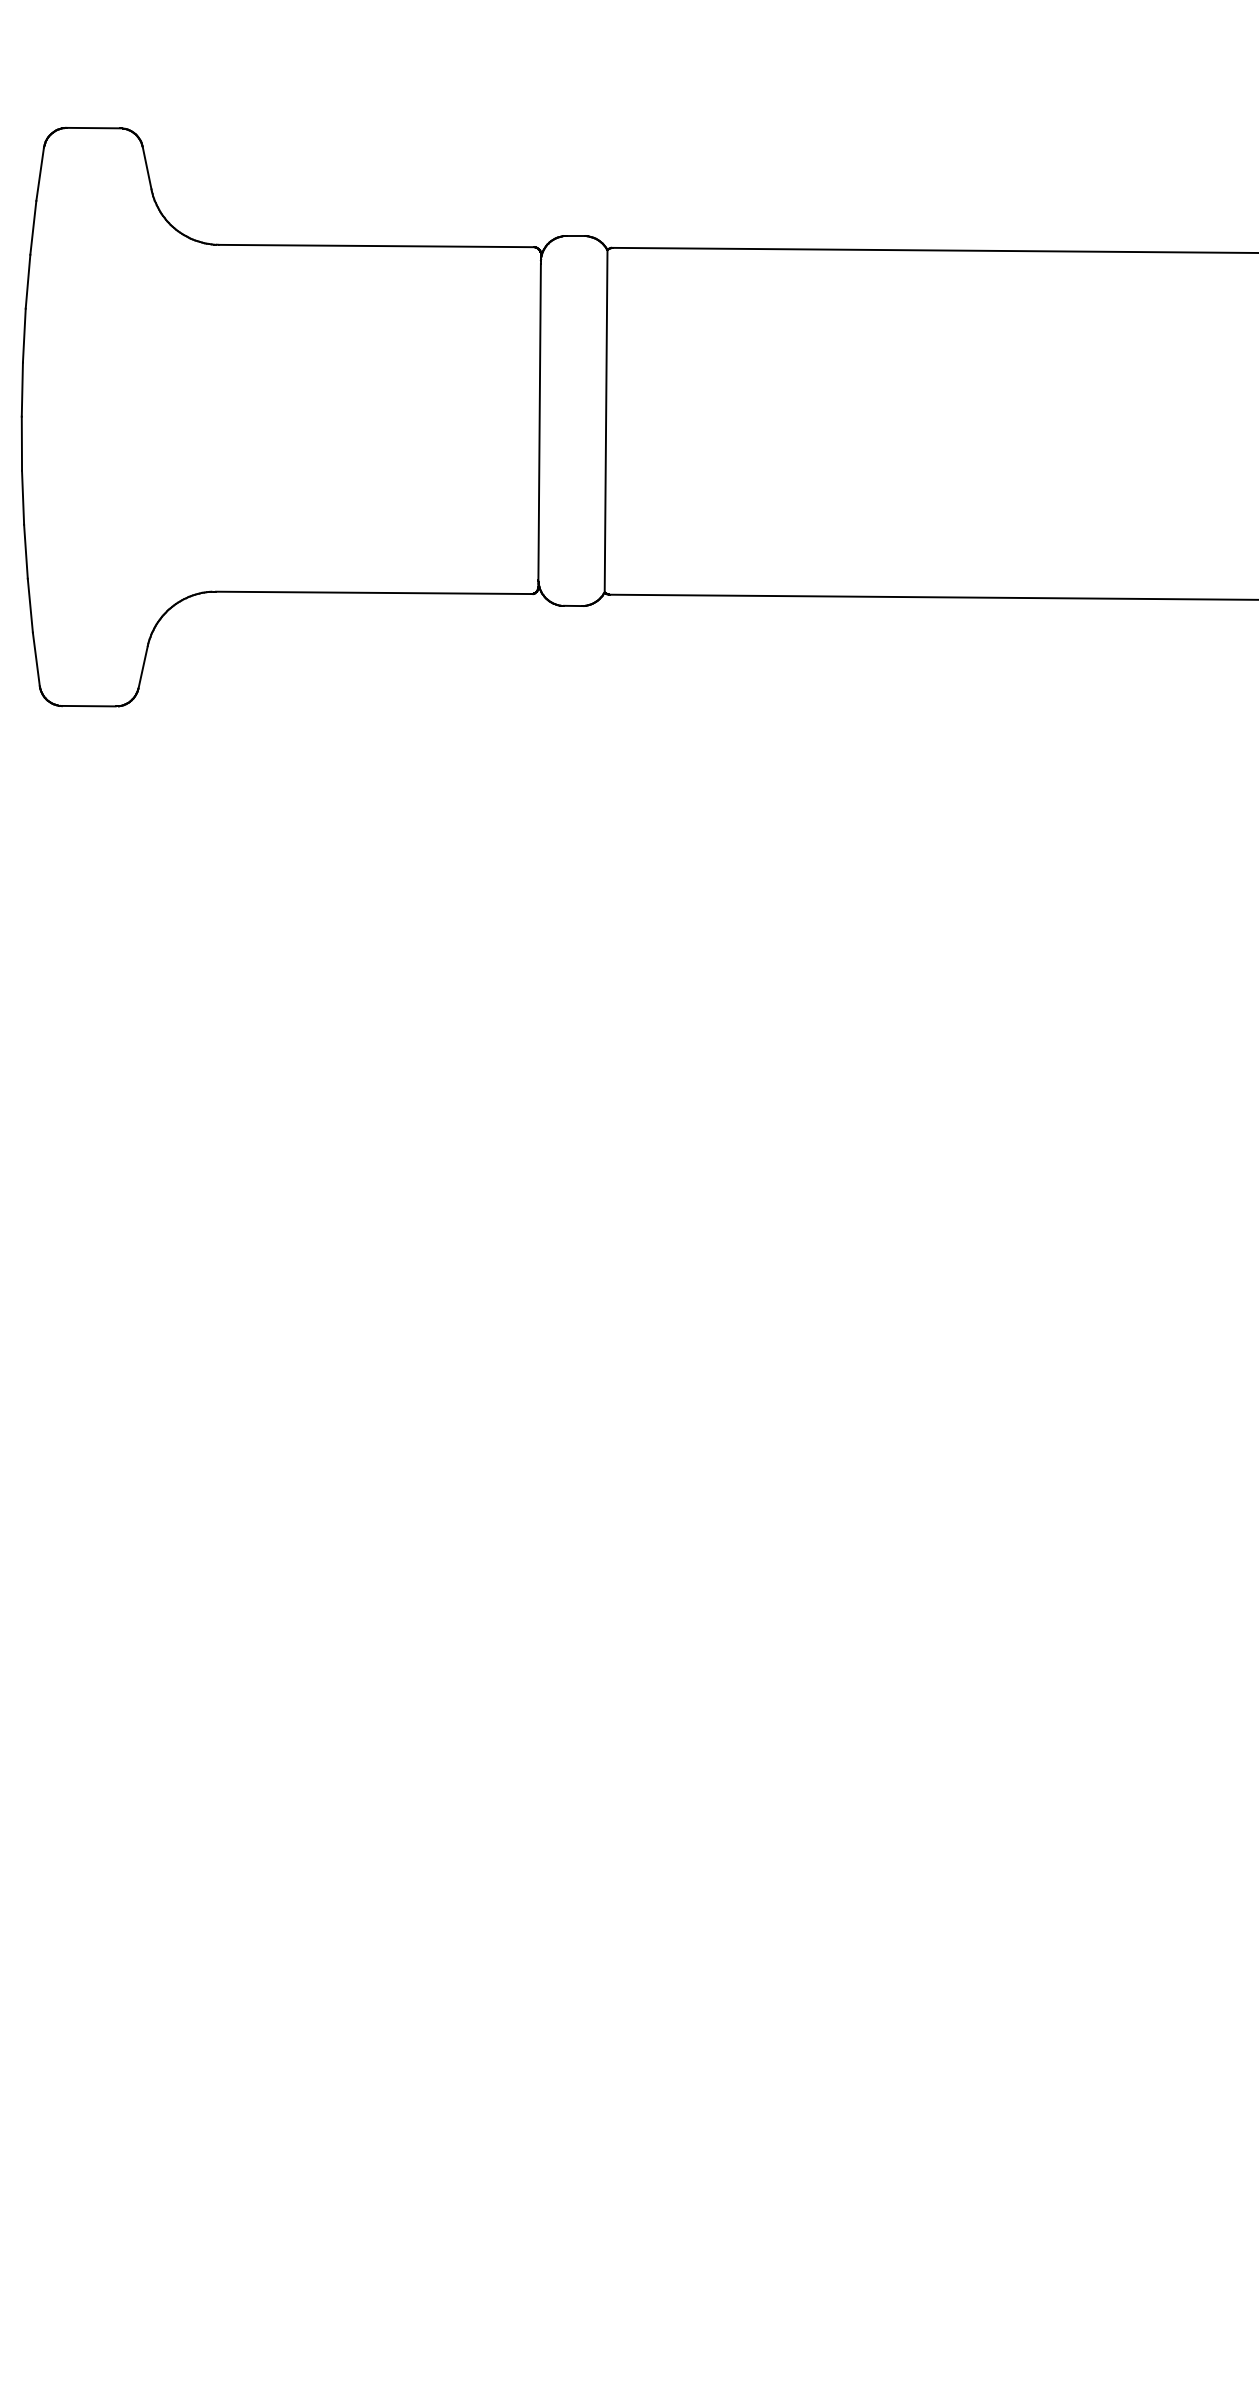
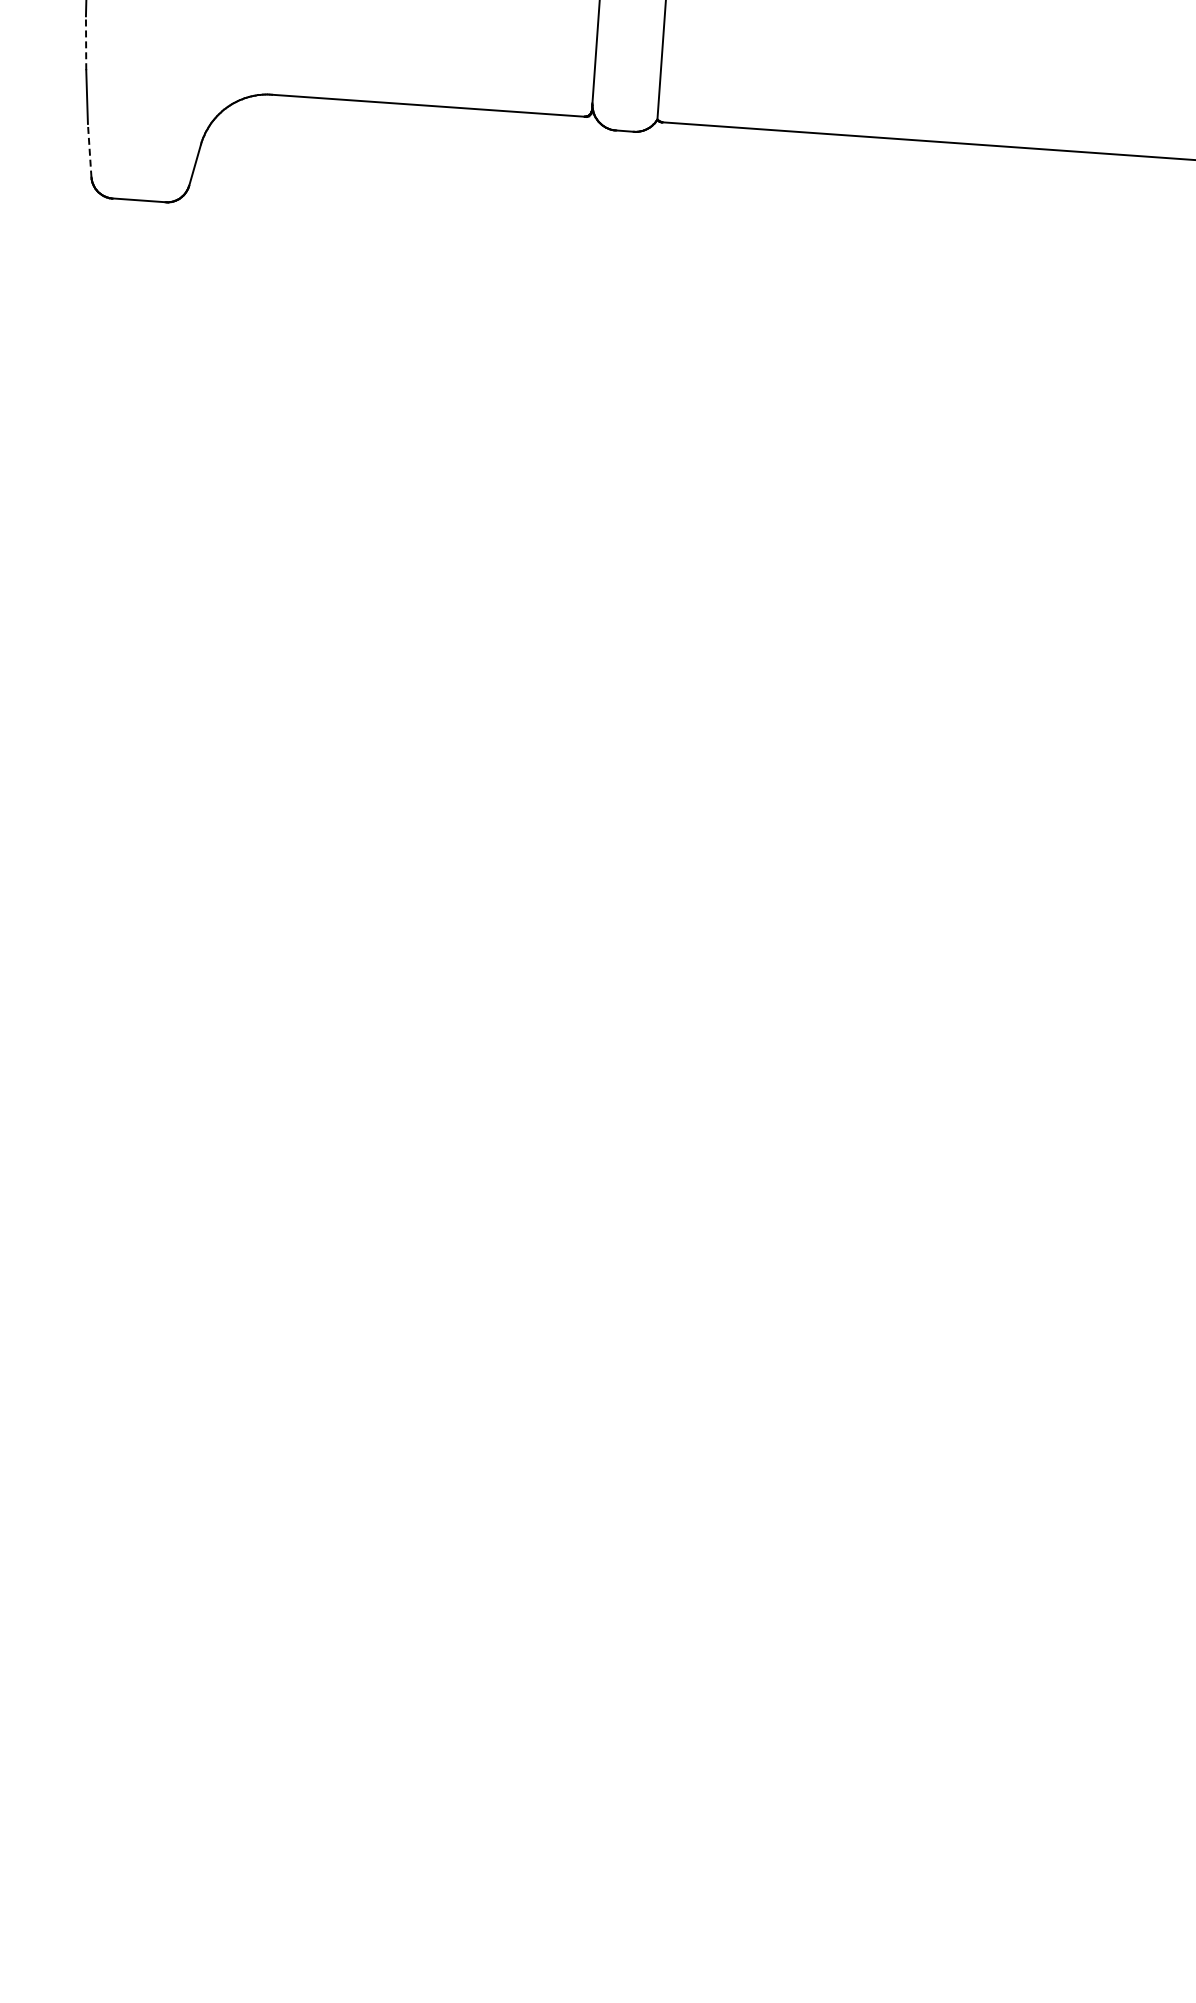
line: (25, 551) -> (85, 43), solid -> dashed
line: (36, 658) -> (89, 149), solid -> dashed

